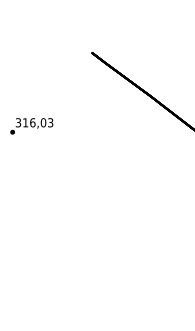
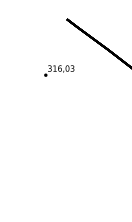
text: (31, 126) -> (59, 71), moved

